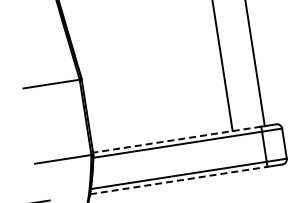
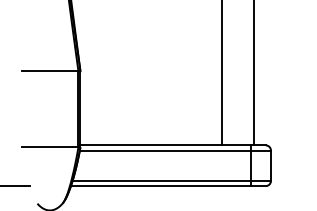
line: (177, 139) -> (165, 145), dashed -> solid
line: (178, 181) -> (160, 186), dashed -> solid

